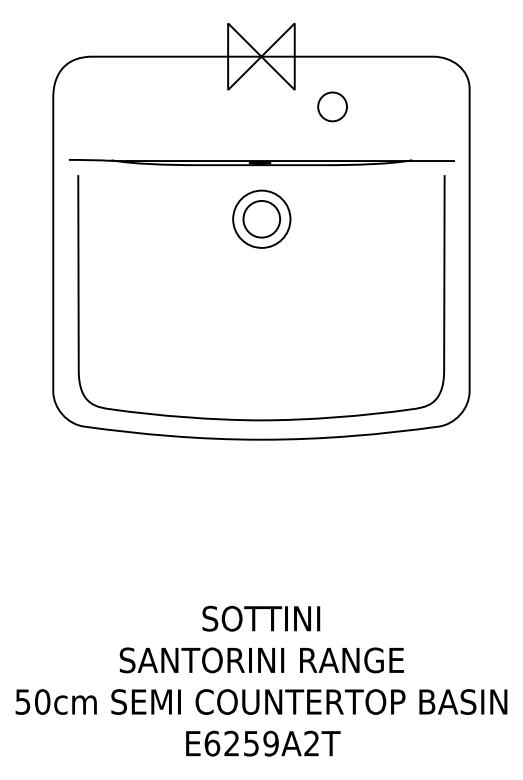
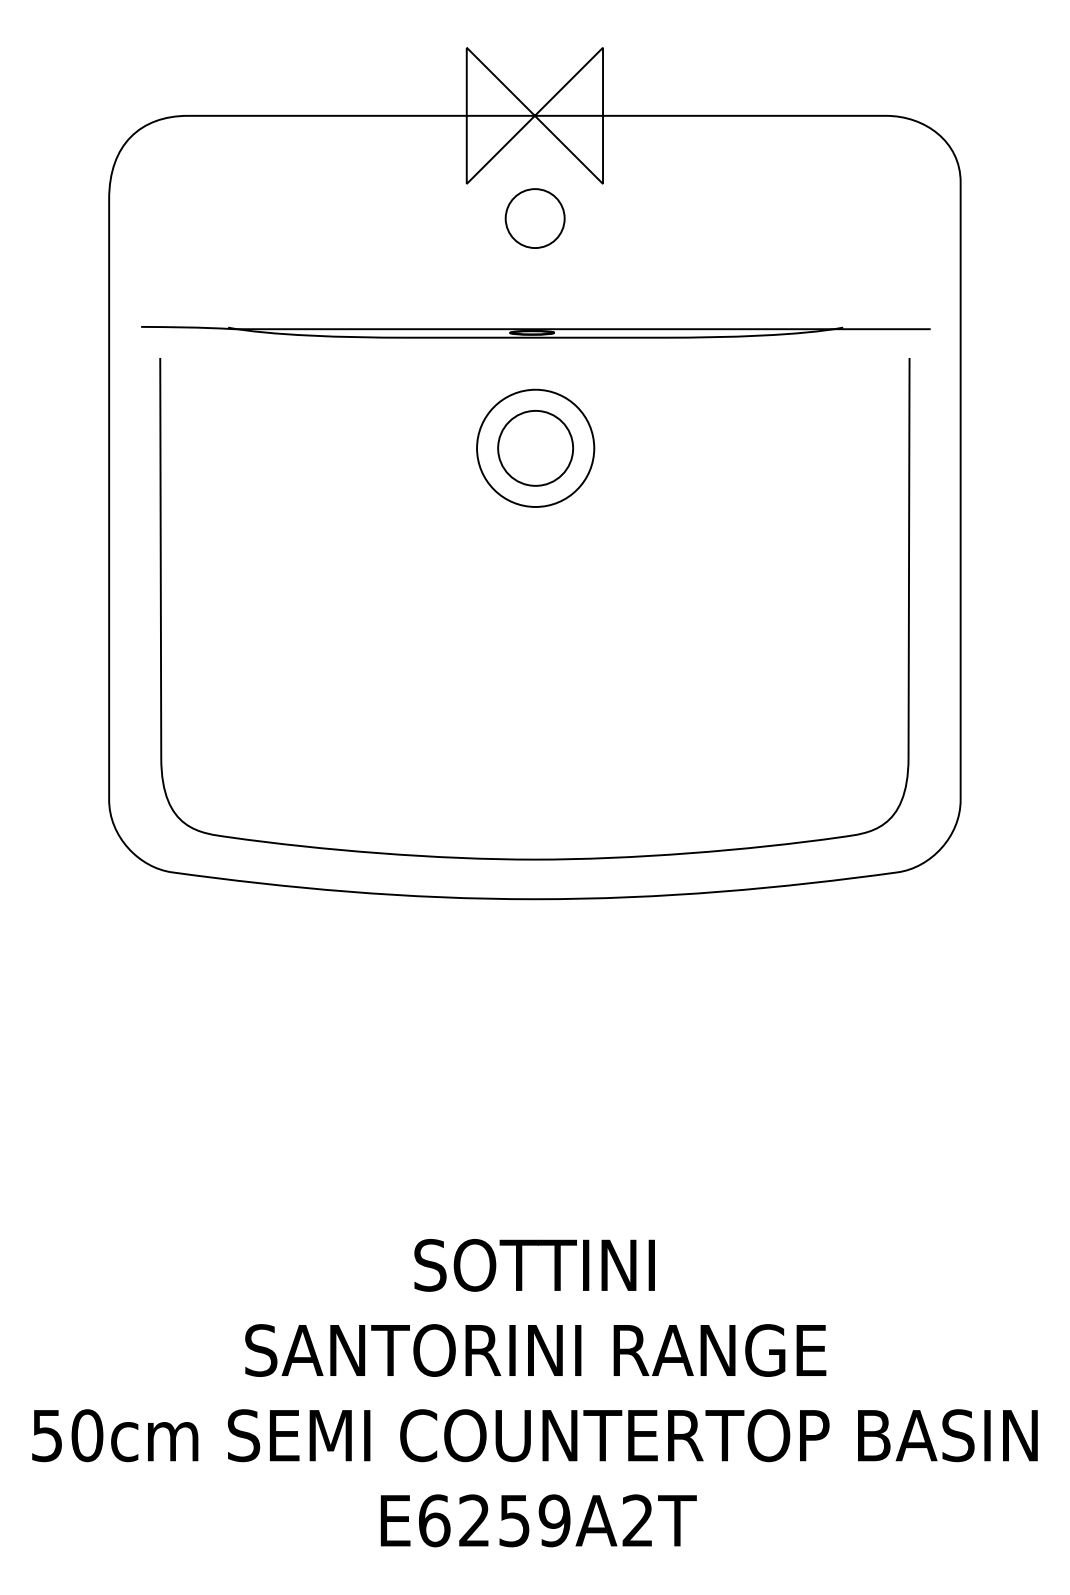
part: (332, 106) -> (535, 217), moved

